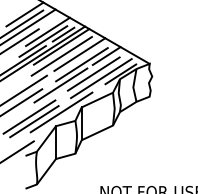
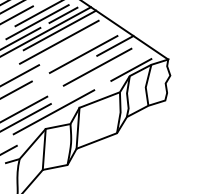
line: (79, 54) -> (81, 41), removed
line: (101, 78) -> (106, 73), removed
line: (60, 85) -> (55, 78), removed

